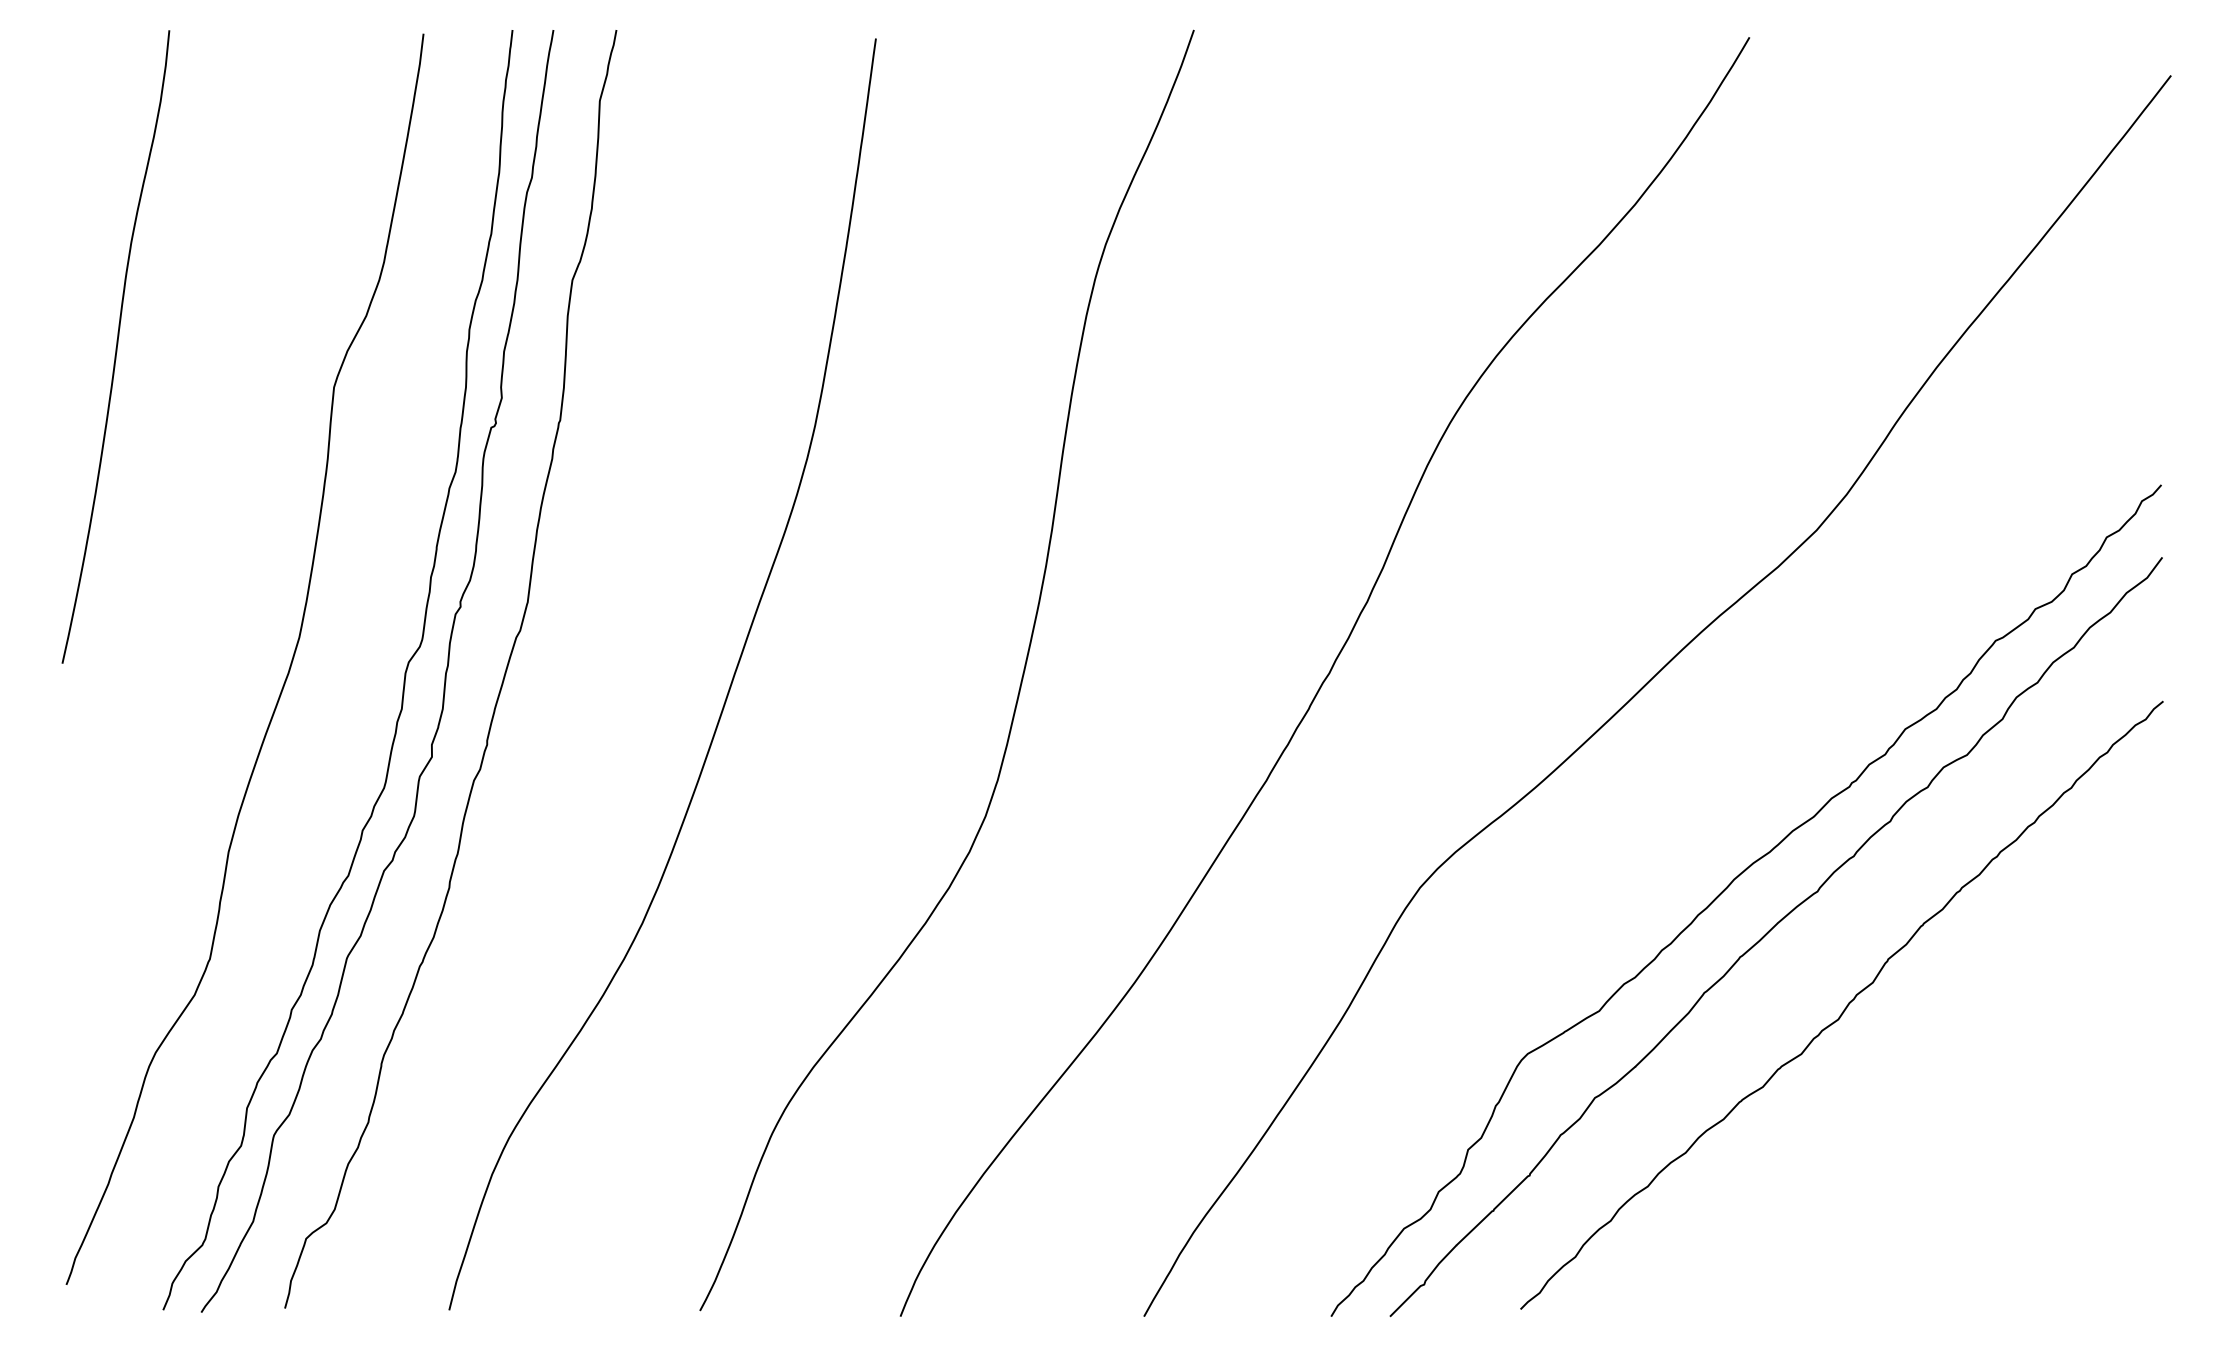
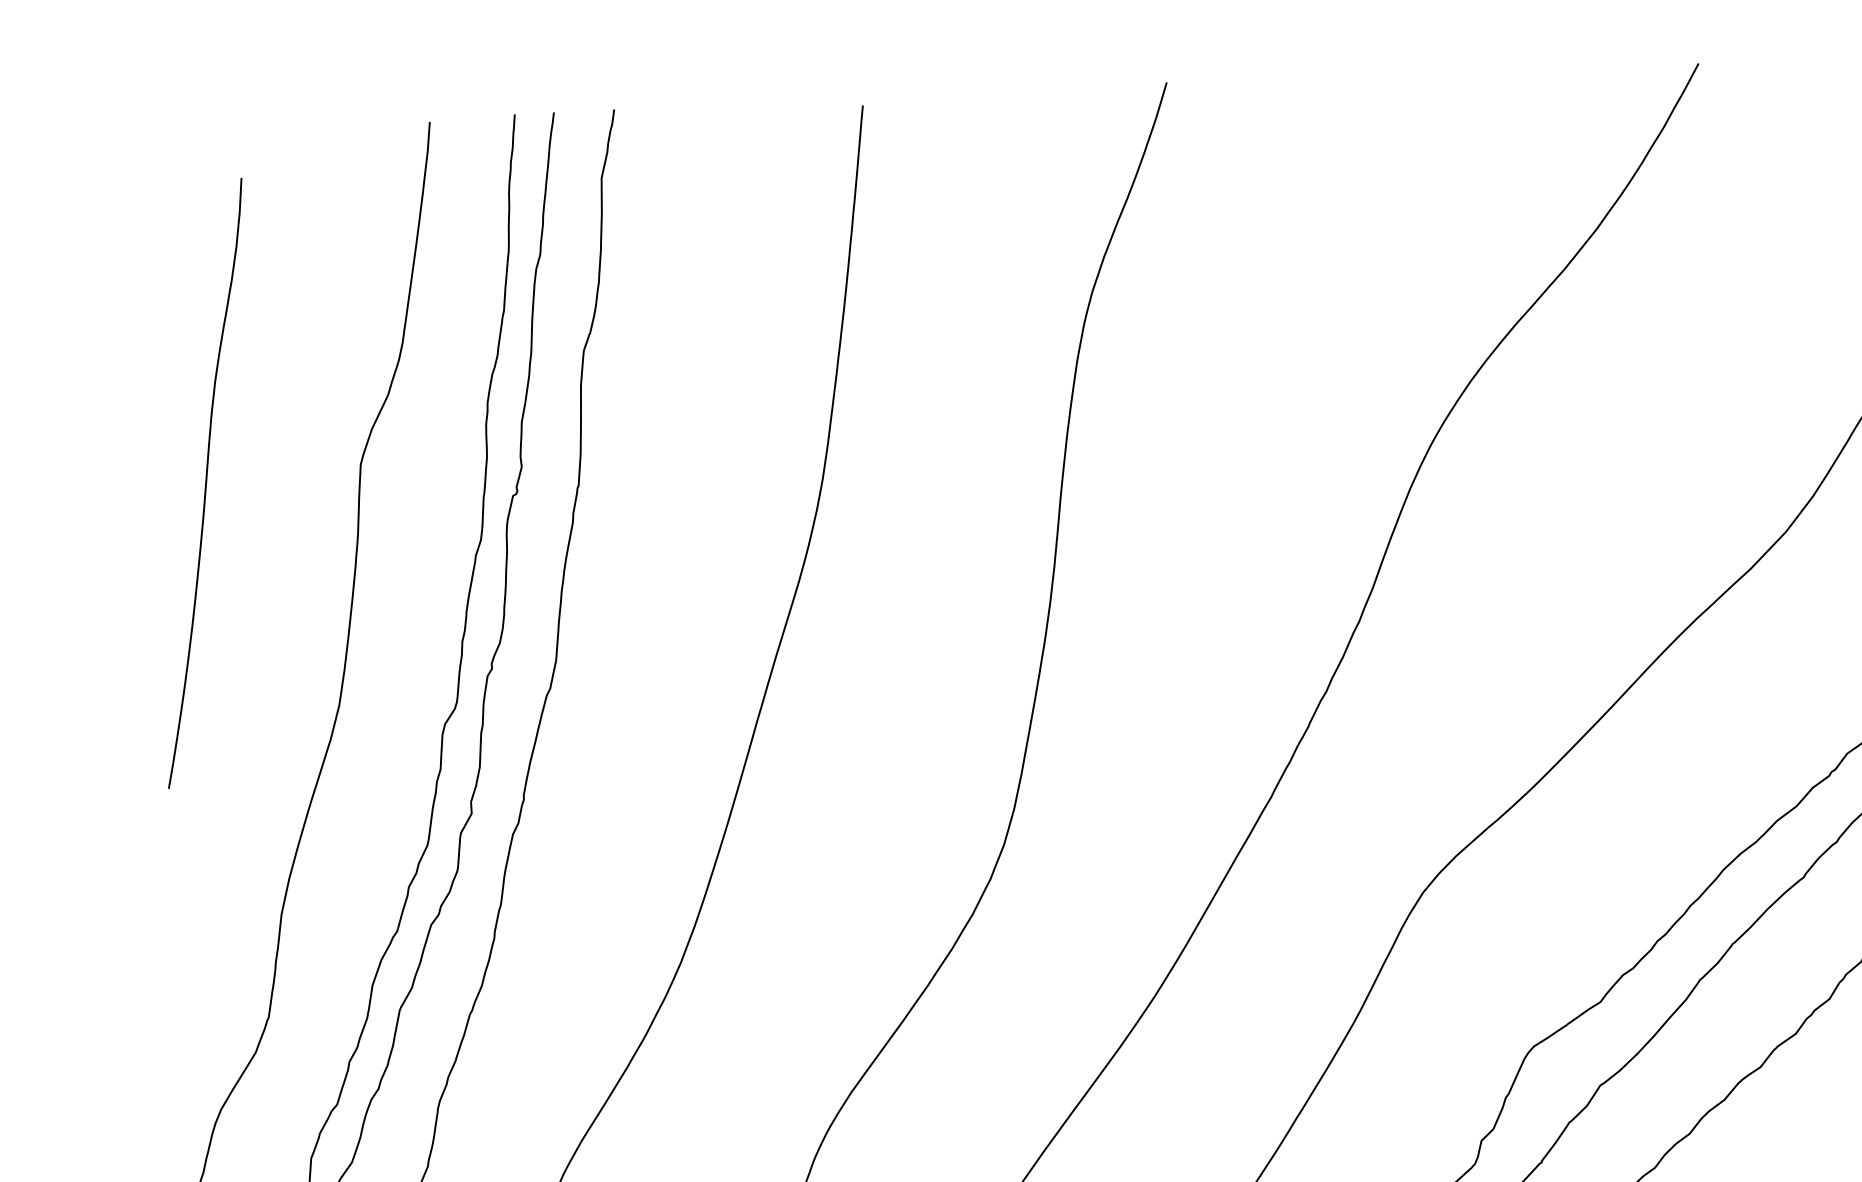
curve: (116, 346) -> (205, 482), moved

